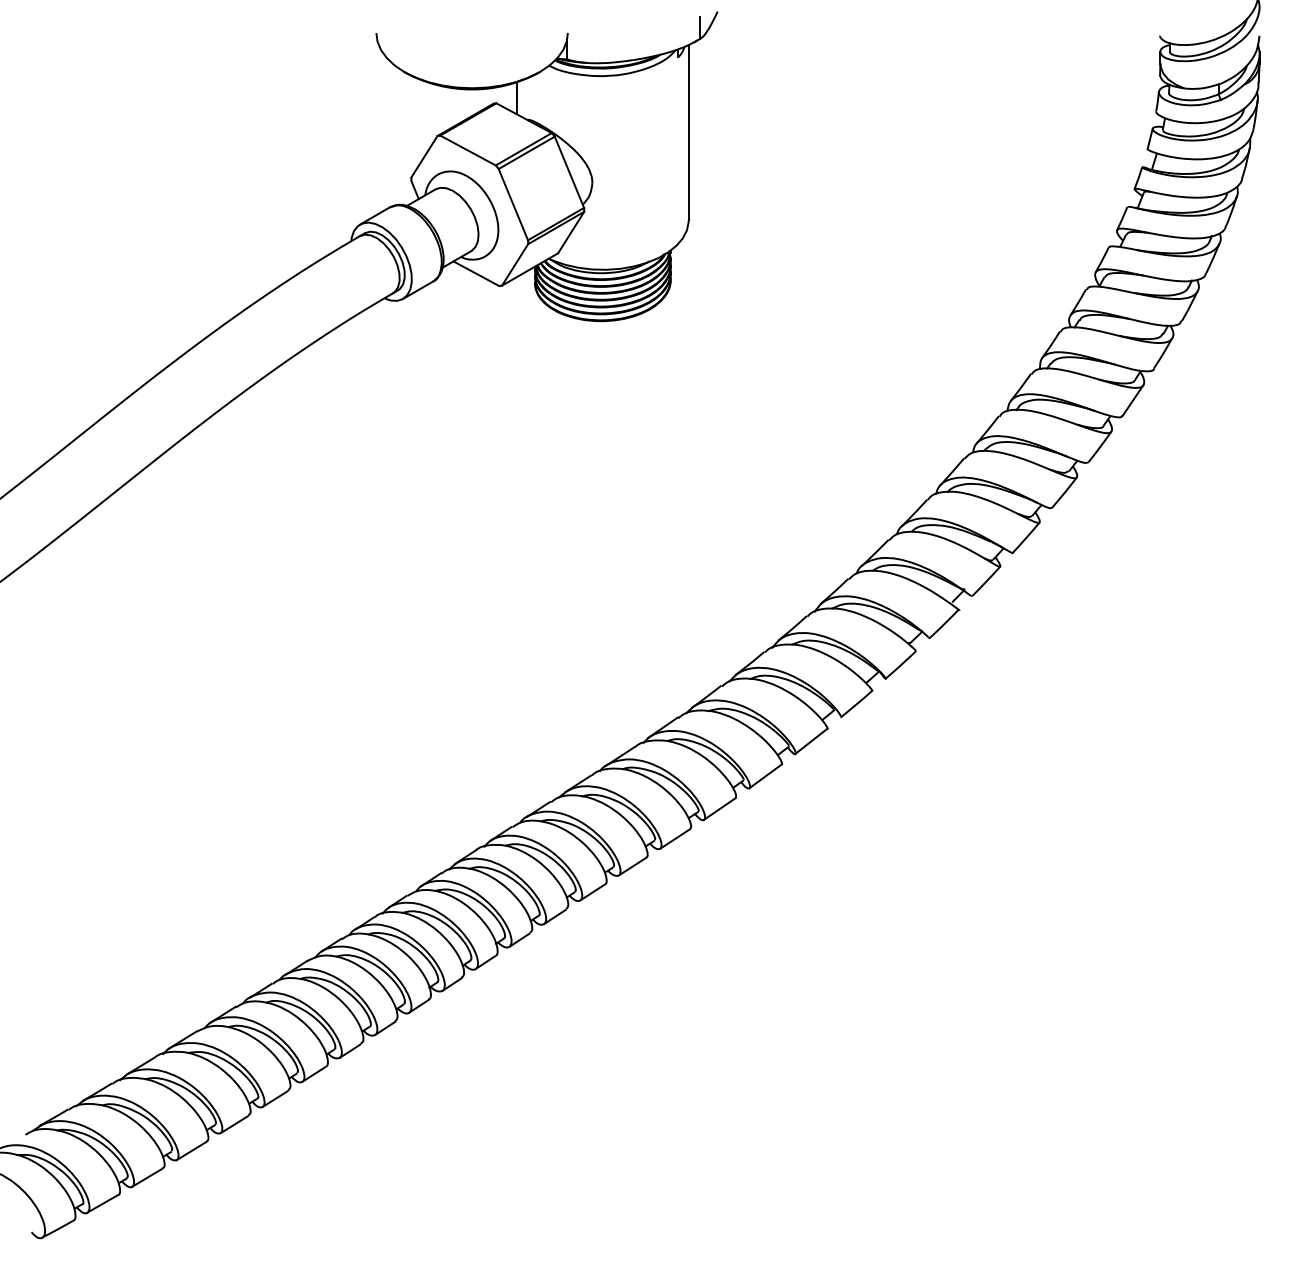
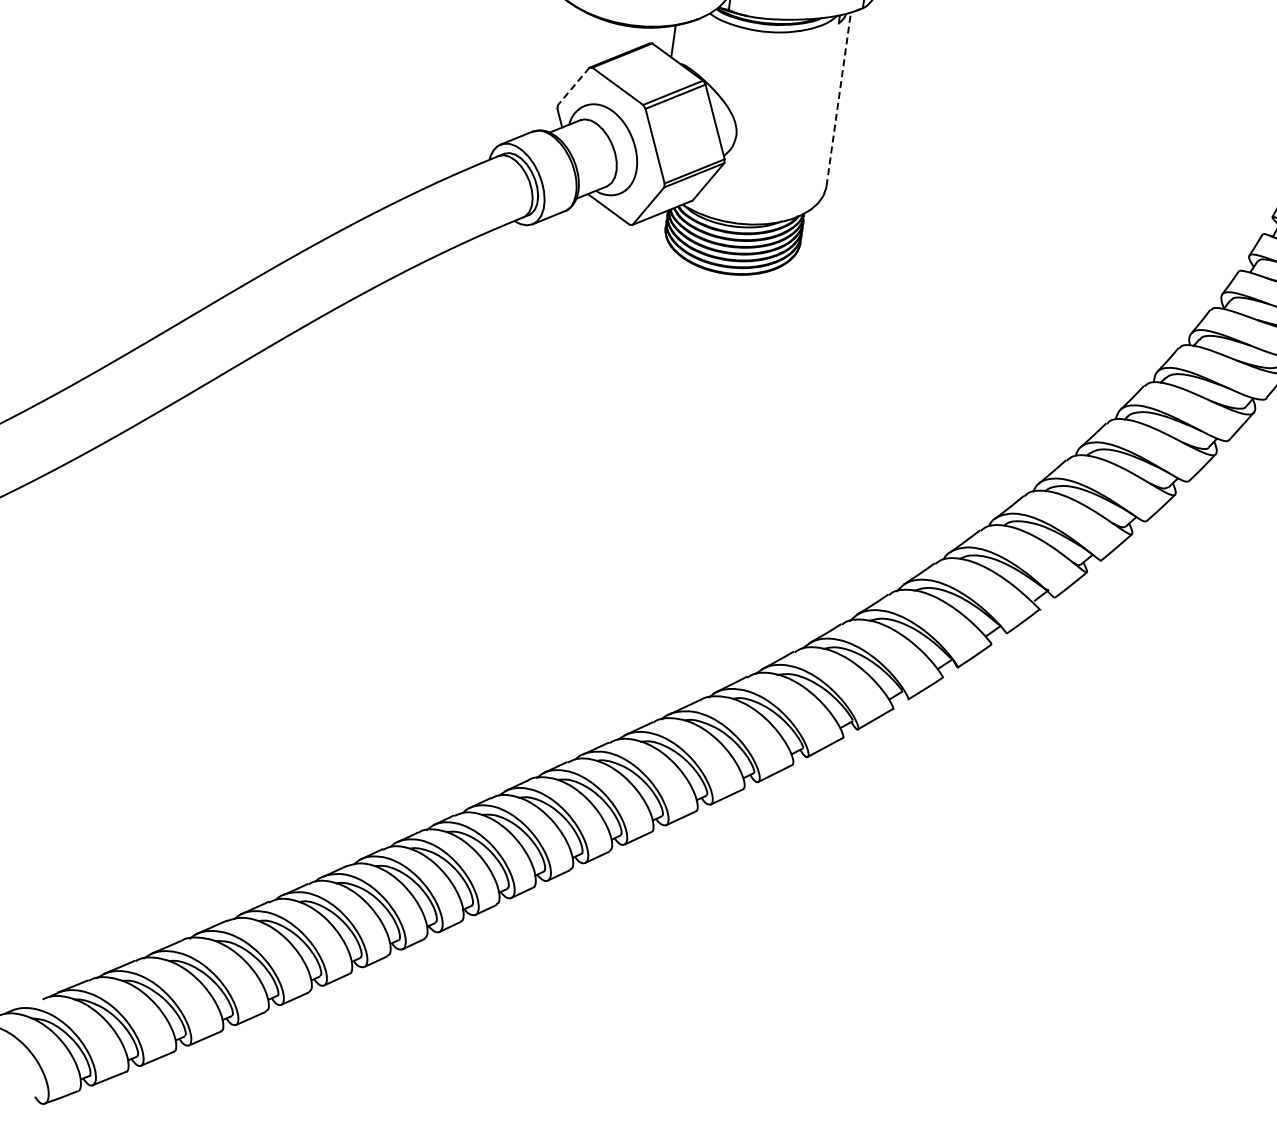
line: (688, 132) -> (838, 99), solid -> dashed
line: (424, 157) -> (573, 87), solid -> dashed

